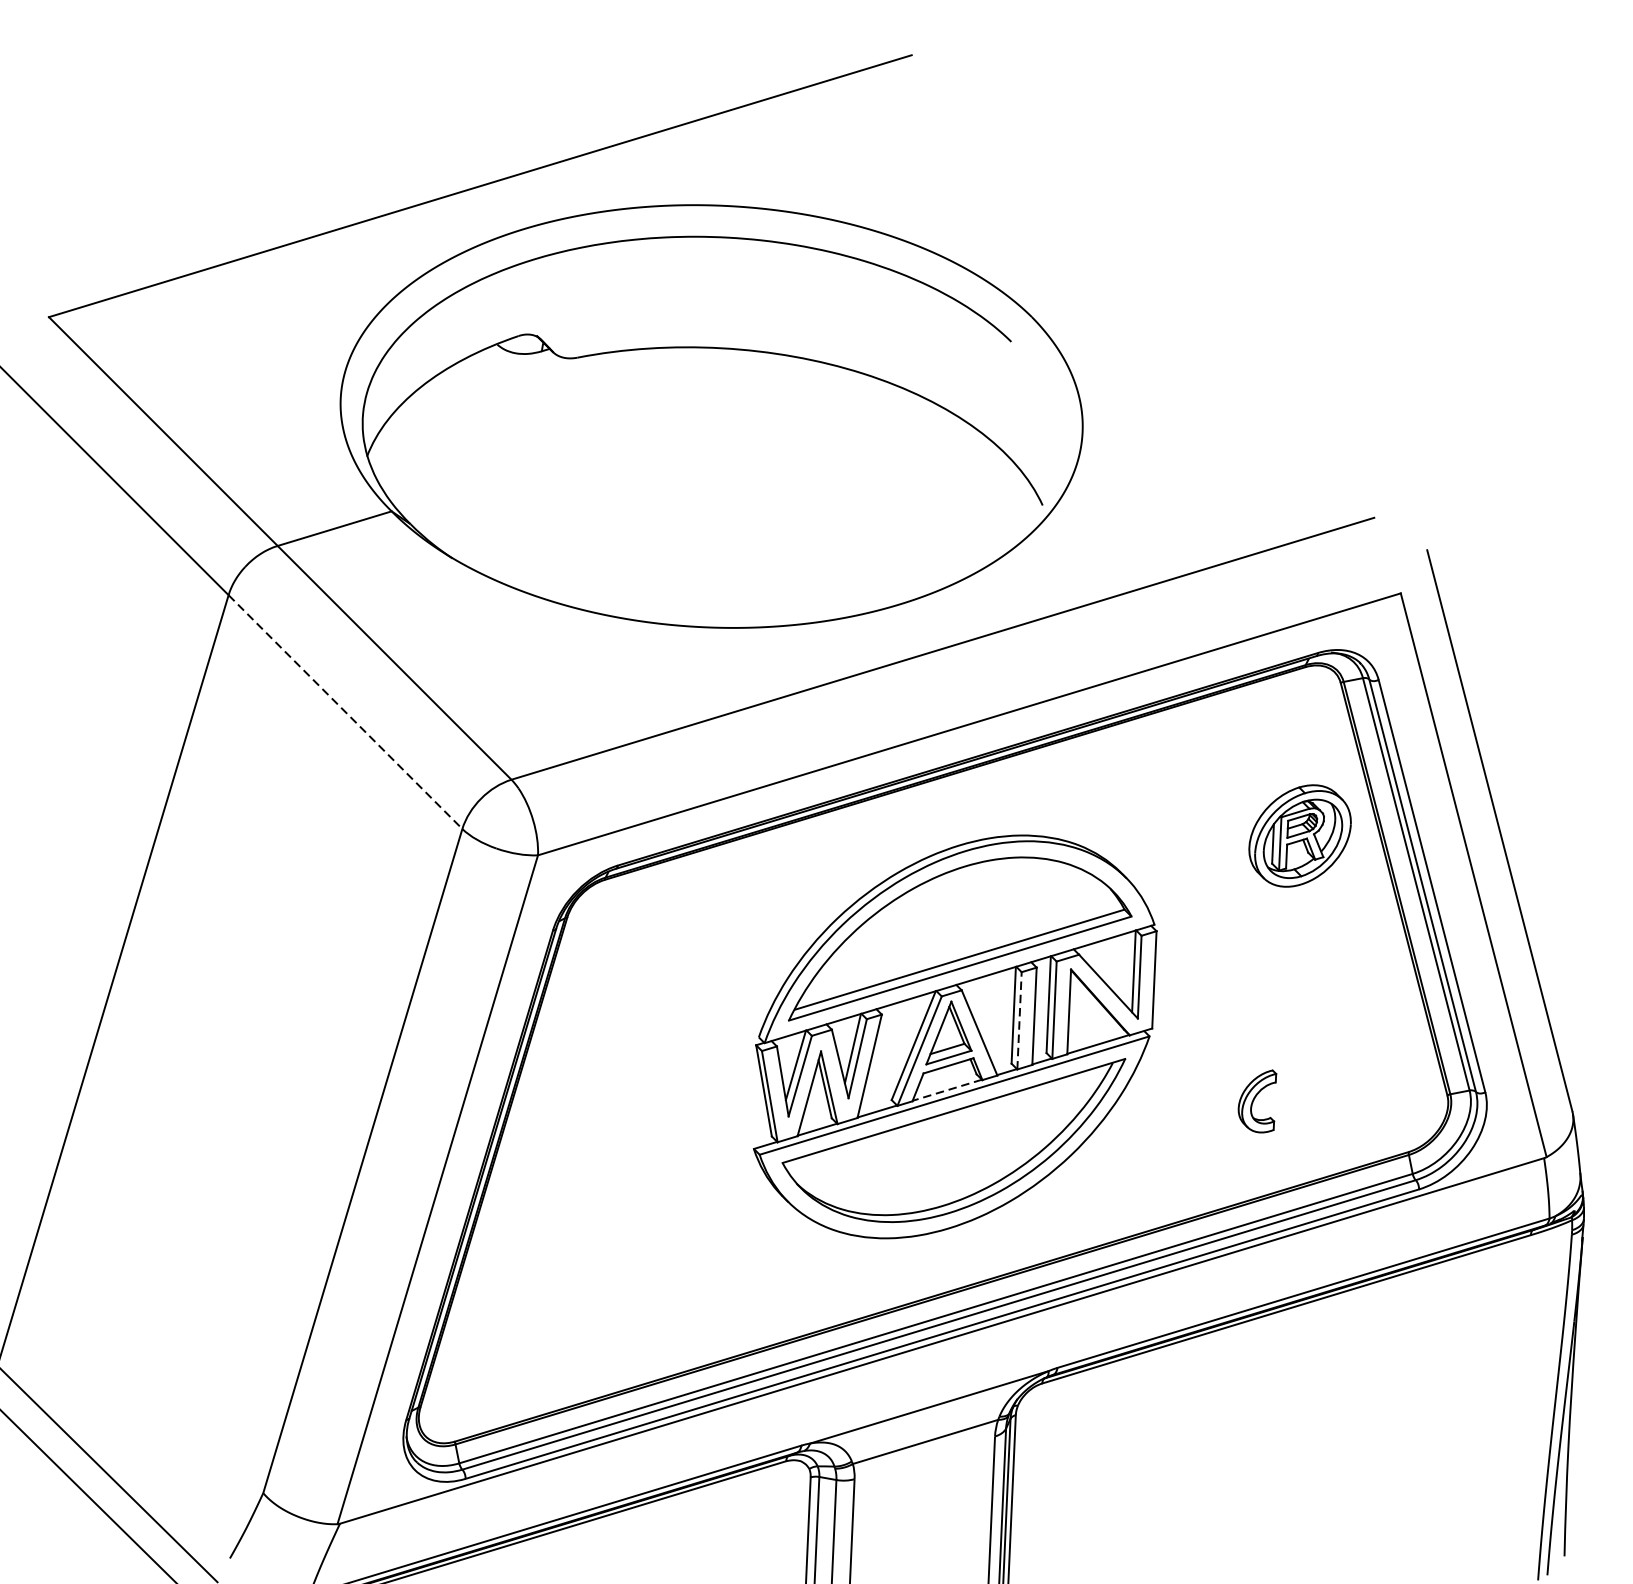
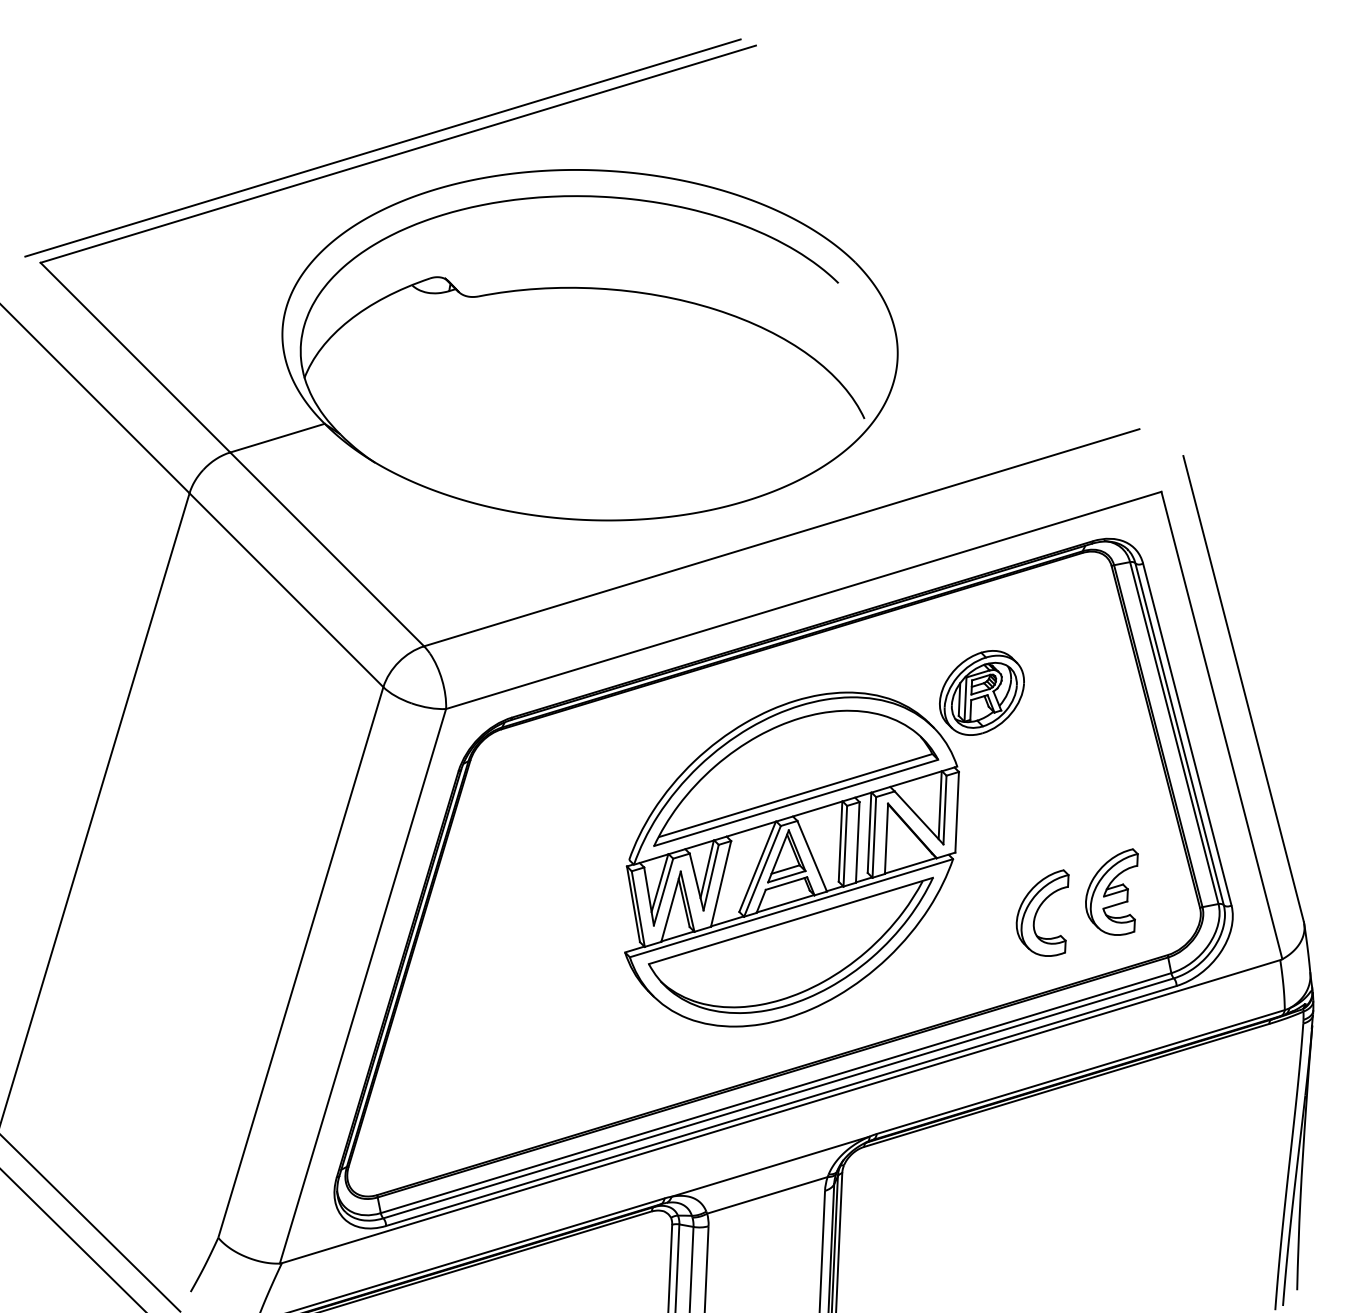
line: (461, 178) -> (382, 147), added
line: (345, 712) -> (286, 590), dashed -> solid
part: (1299, 835) -> (981, 692), moved
line: (1019, 1019) -> (845, 845), dashed -> solid
part: (1340, 1075) -> (1111, 891), added
line: (947, 1089) -> (785, 903), dashed -> solid
part: (1257, 1100) -> (1042, 912), size x1.67

